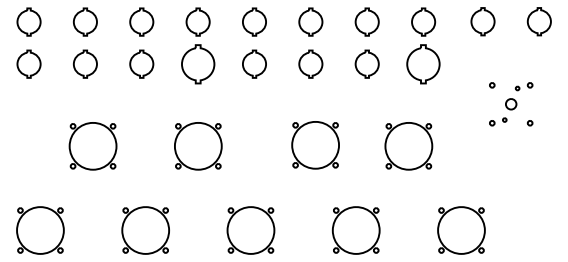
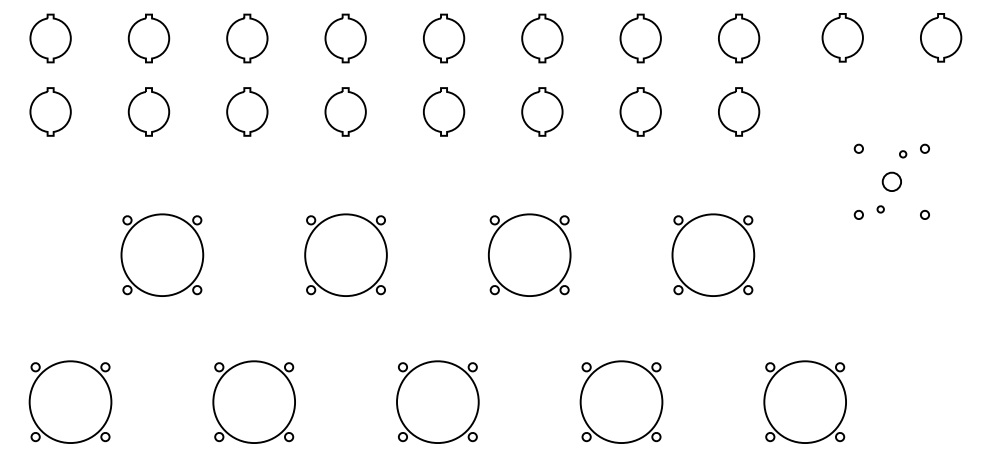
part: (197, 63) -> (344, 110), size x0.71
part: (423, 63) -> (738, 110), size x0.71
part: (315, 145) -> (529, 255), moved

